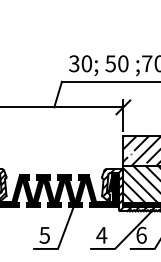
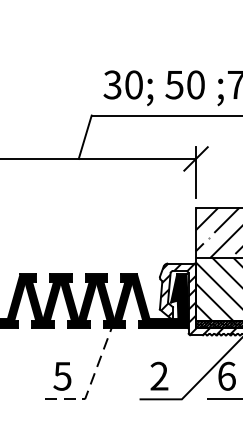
text: (101, 234) -> (158, 374), 4 -> 2
line: (62, 237) -> (92, 379), solid -> dashed

